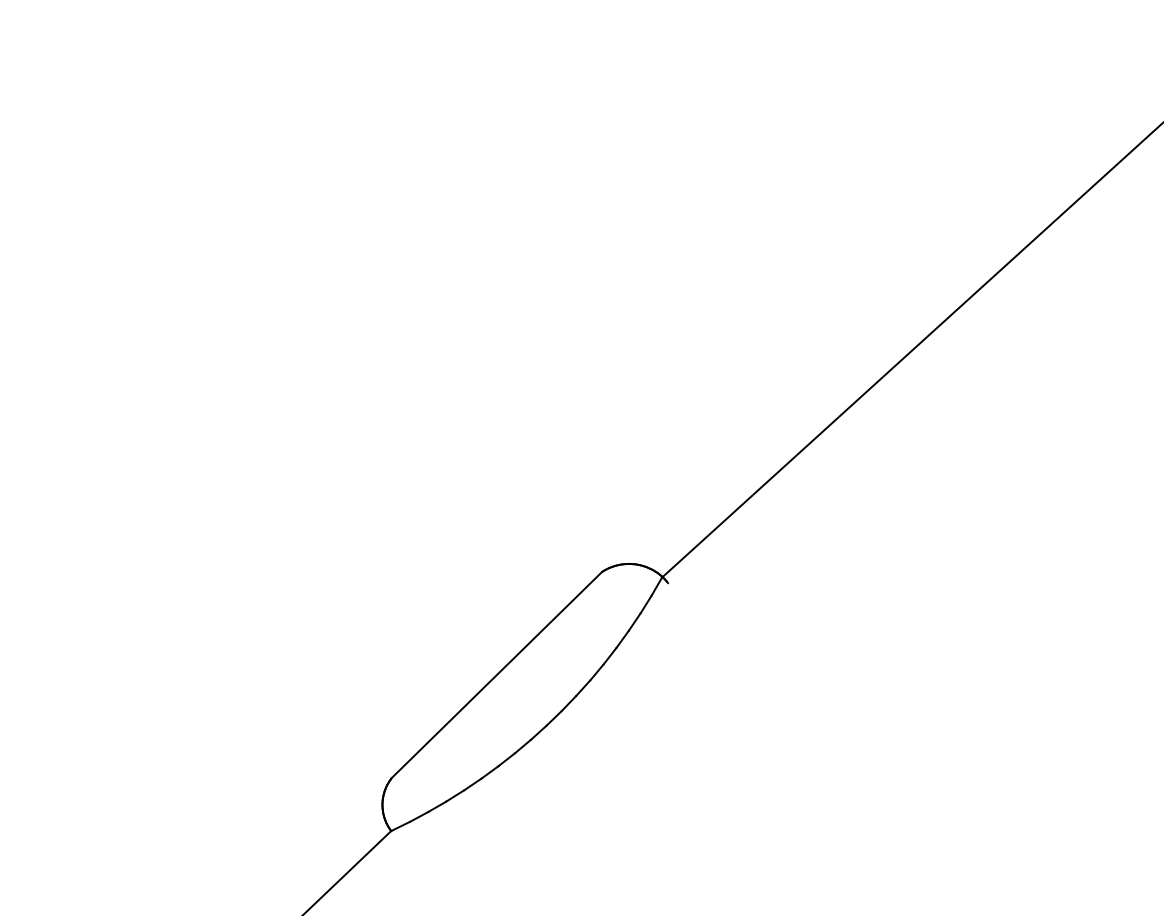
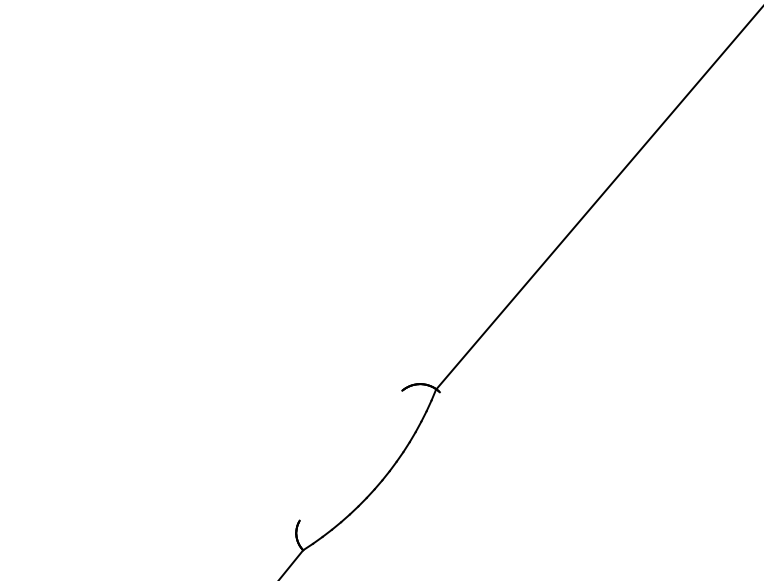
line: (496, 674) -> (350, 455), removed

